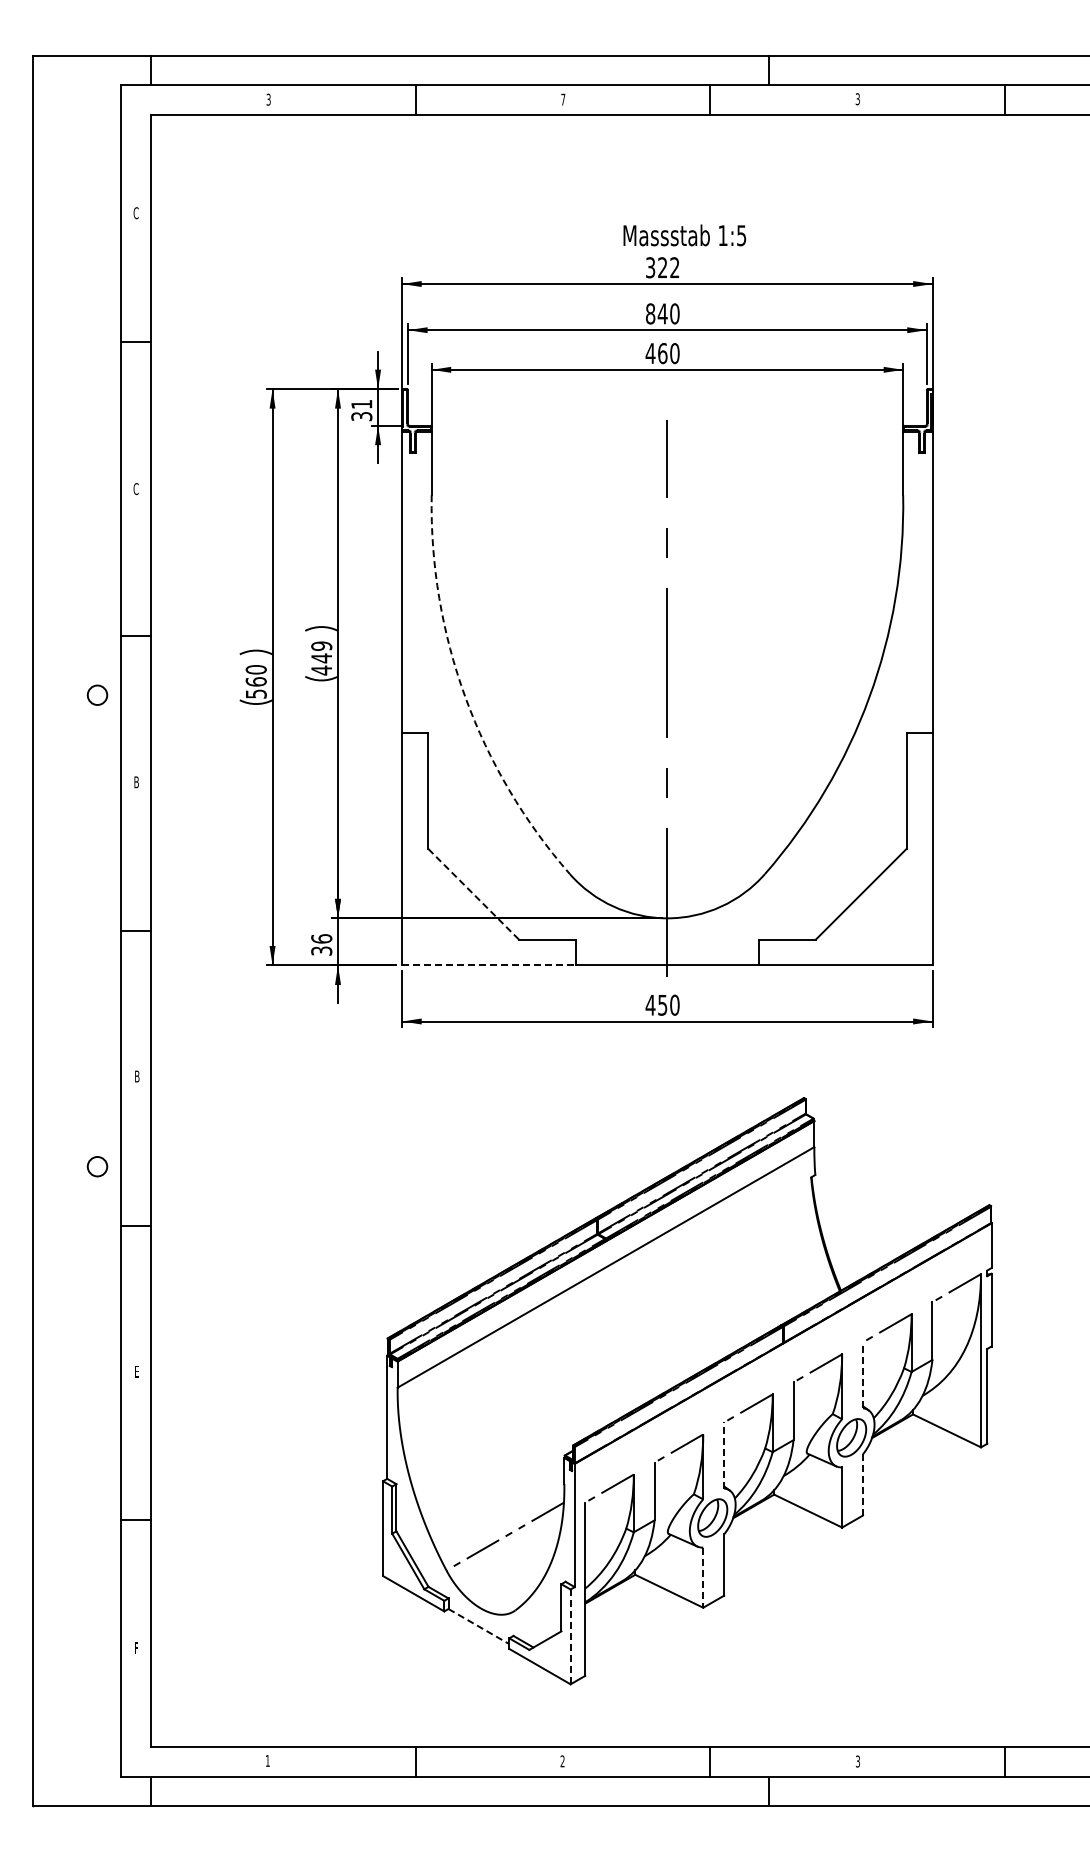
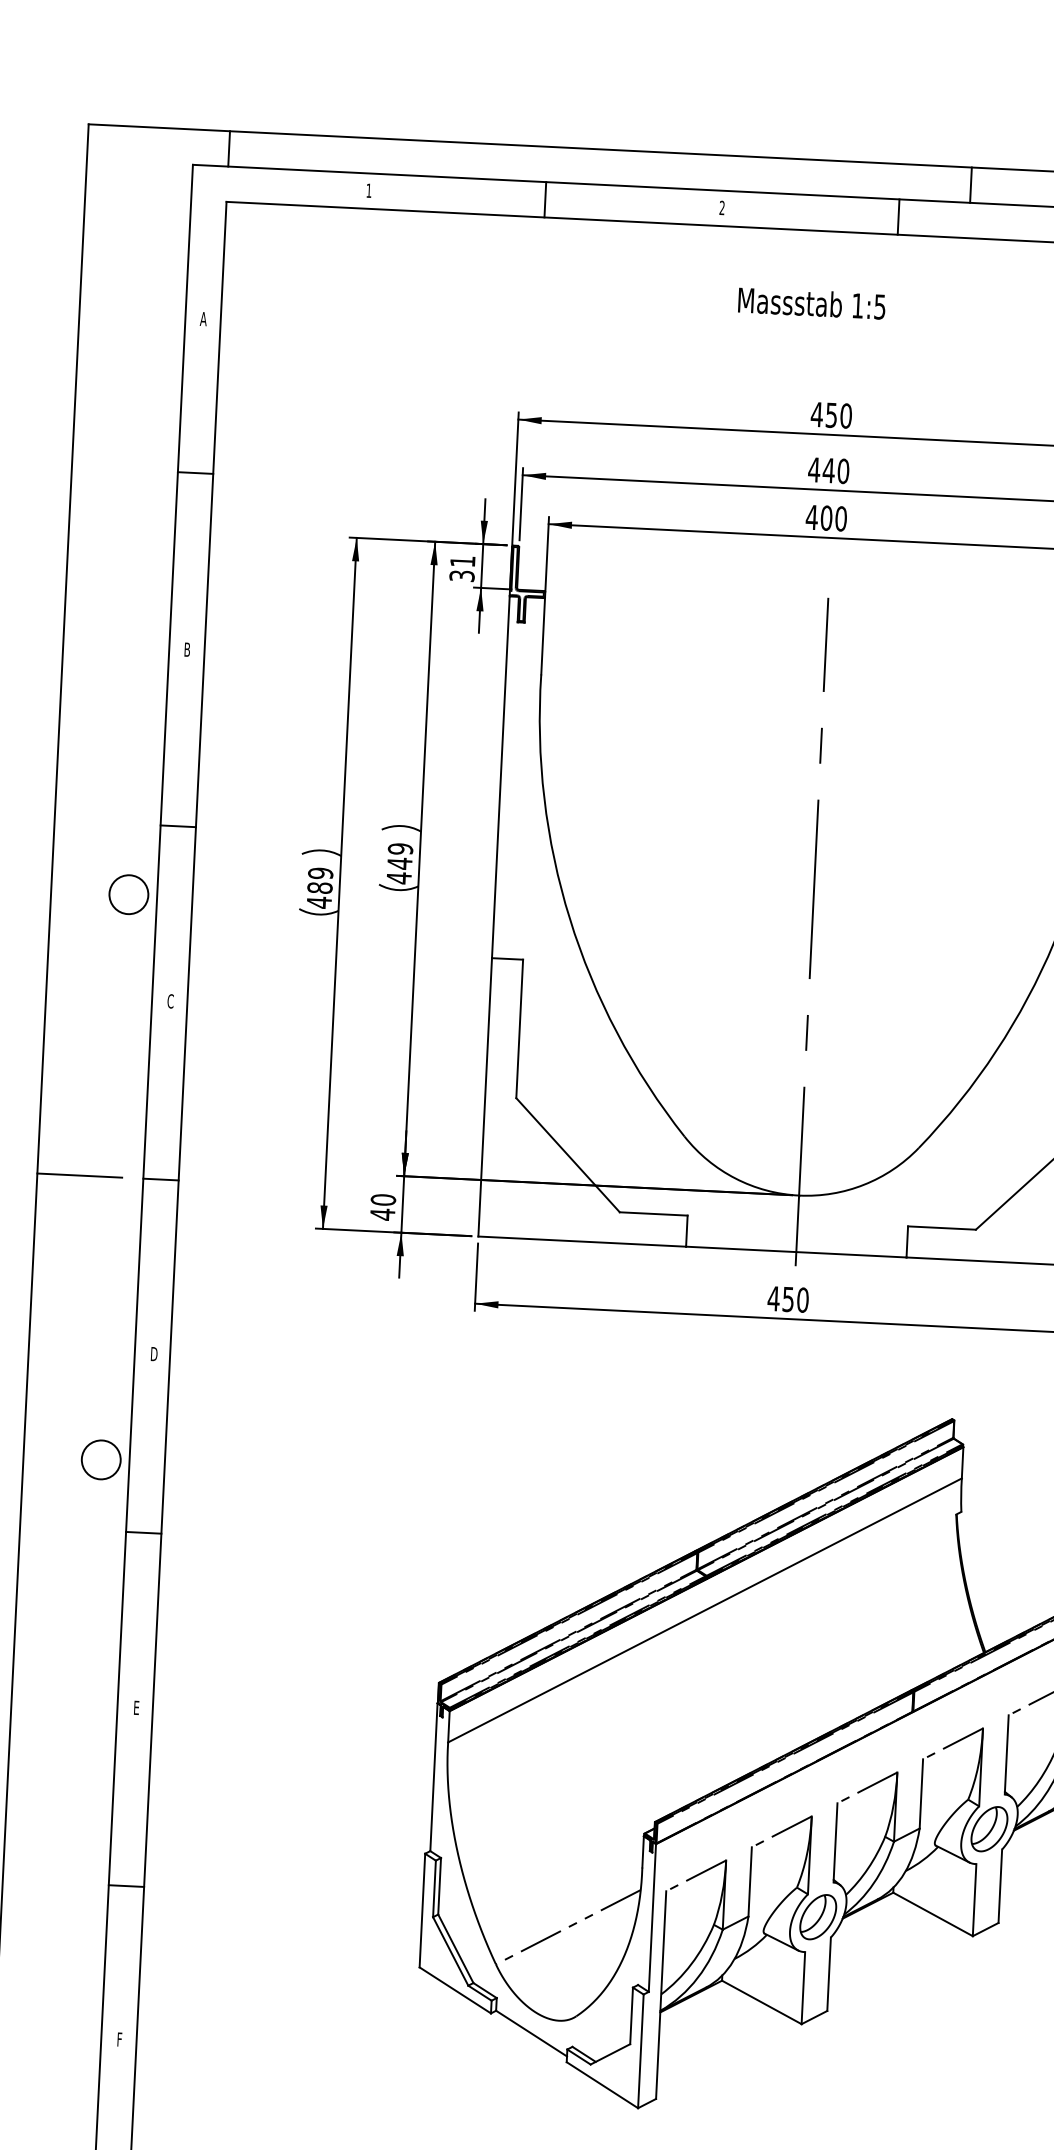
text: (268, 99) -> (368, 190), 3 -> 1
text: (563, 99) -> (722, 207), 7 -> 2
text: (135, 213) -> (202, 319), C -> A
text: (684, 235) -> (811, 303), moved
text: (662, 267) -> (831, 415), 322 -> 450
text: (650, 313) -> (814, 469), 840 -> 440
text: (662, 353) -> (826, 518), 460 -> 400
text: (135, 489) -> (186, 650), C -> B
text: (255, 682) -> (319, 888), 560 -> 489
circle: (97, 695) -> (128, 894), size x1.67
arc: (465, 697) -> (569, 918), dashed -> solid
text: (136, 782) -> (170, 1001), B -> C
line: (473, 893) -> (568, 1154), dashed -> solid
line: (67, 931) -> (79, 1176), added
text: (321, 945) -> (382, 1207), 36 -> 40
line: (488, 965) -> (581, 1241), dashed -> solid
text: (136, 1076) -> (153, 1354), B -> D
circle: (97, 1166) -> (101, 1459), size x1.67
line: (862, 1374) -> (1006, 1753), dashed -> solid
line: (724, 1455) -> (836, 1842), dashed -> solid
line: (862, 1484) -> (999, 1885), dashed -> solid
line: (703, 1578) -> (803, 1989), dashed -> solid
line: (479, 1626) -> (532, 2033), dashed -> solid
line: (570, 1636) -> (640, 2050), dashed -> solid

